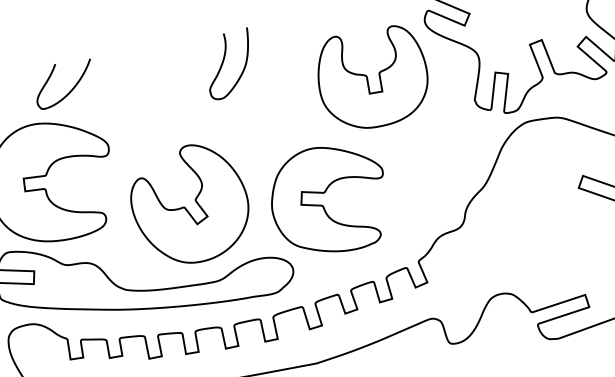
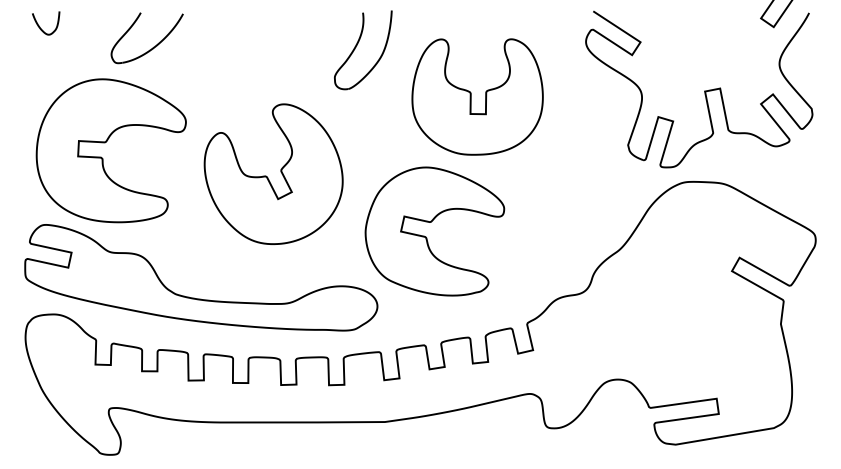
part: (223, 63) -> (356, 47), moved
part: (372, 78) -> (477, 96), moved
part: (186, 207) -> (268, 177), moved

